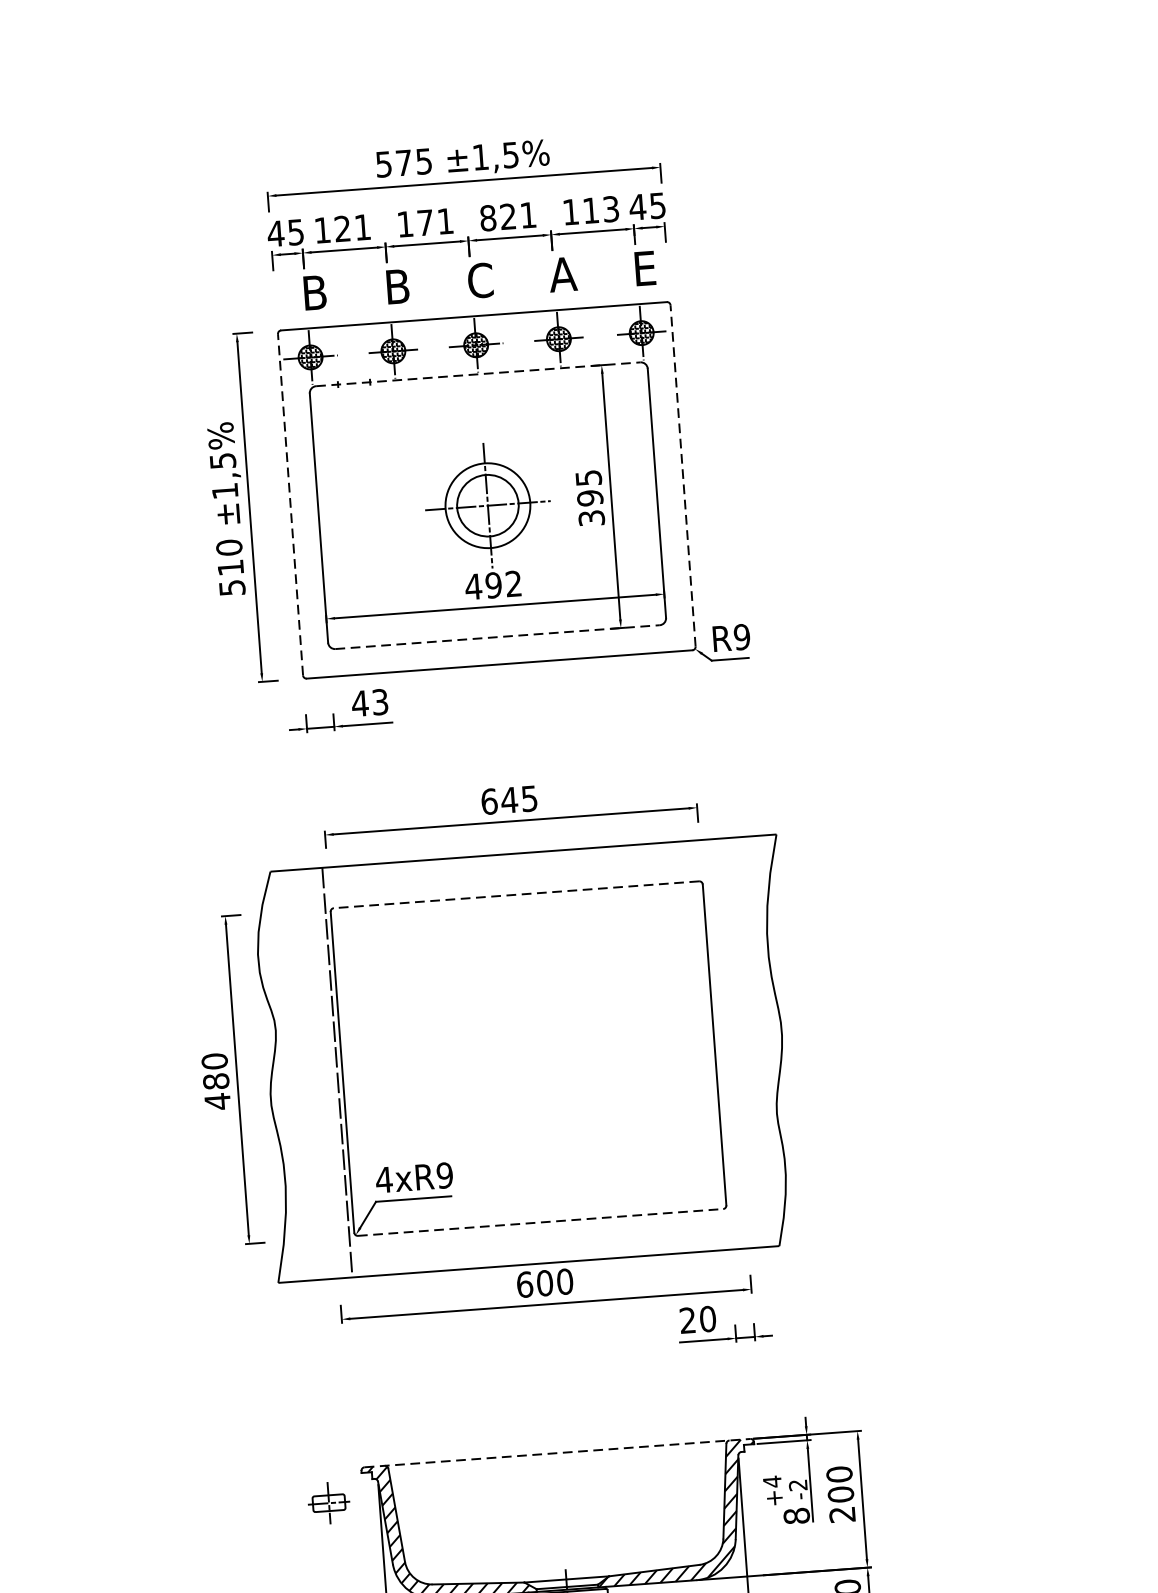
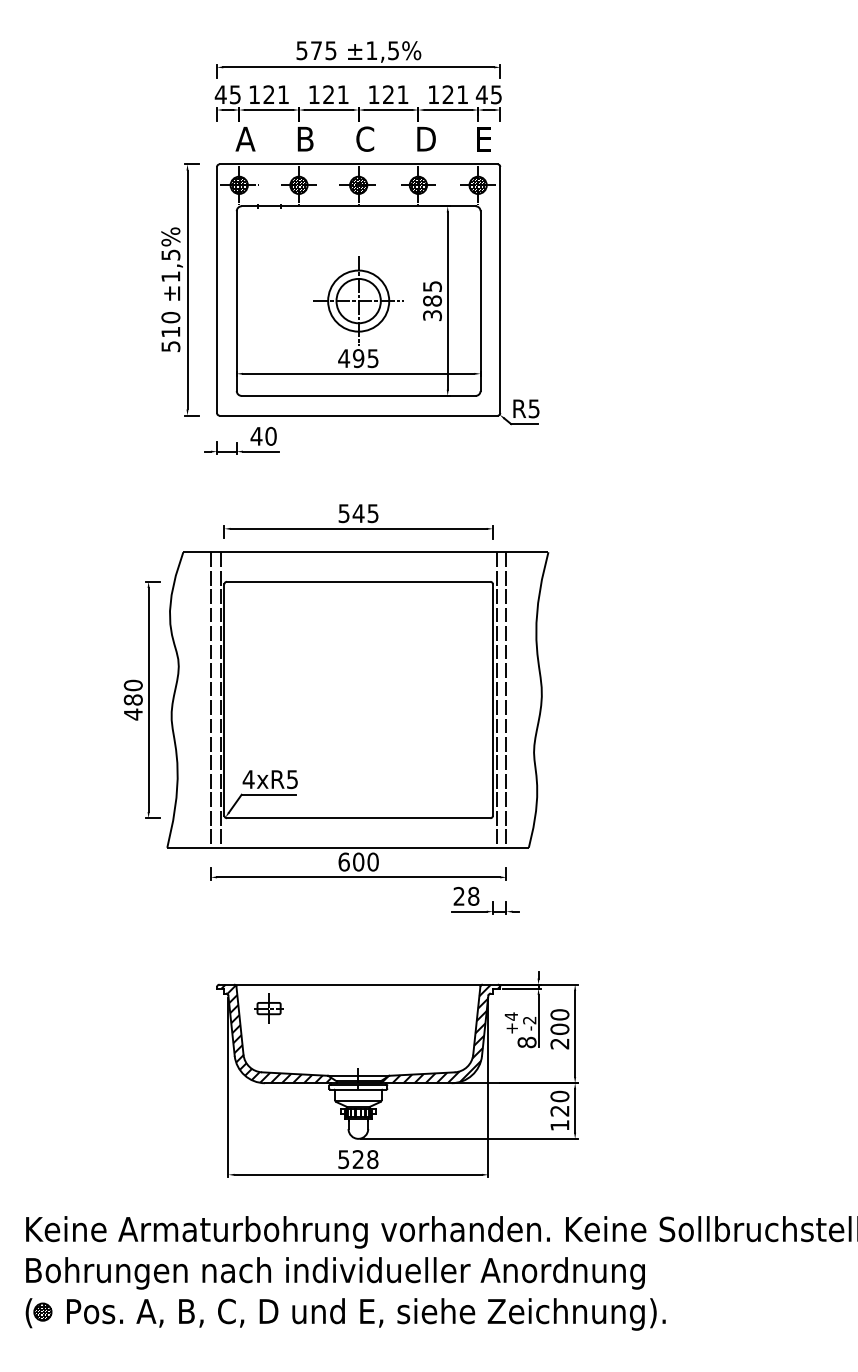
text: (601, 209) -> (455, 94), 113 -> 121
text: (487, 217) -> (373, 94), 821 -> 121
text: (425, 222) -> (328, 94), 171 -> 121
text: (562, 273) -> (424, 138), A -> D
text: (314, 291) -> (245, 138), B -> A
line: (478, 374) -> (358, 206), dashed -> solid
line: (683, 475) -> (500, 289), dashed -> solid
text: (590, 497) -> (432, 300), 395 -> 385
line: (291, 504) -> (217, 289), dashed -> solid
text: (512, 583) -> (372, 358), 492 -> 495
line: (497, 636) -> (358, 395), dashed -> solid
text: (741, 636) -> (533, 408), R9 -> R5
text: (379, 702) -> (270, 436), 43 -> 40
text: (488, 801) -> (343, 513), 645 -> 545
line: (516, 894) -> (358, 581), dashed -> solid
line: (733, 1042) -> (506, 699), added
line: (719, 1043) -> (496, 699), added
line: (323, 1072) -> (210, 699), added
text: (444, 1175) -> (292, 779), 4xR9 -> 4xR5
line: (540, 1222) -> (358, 818), dashed -> solid
text: (707, 1319) -> (473, 896), 20 -> 28
line: (558, 1452) -> (359, 984), dashed -> solid
part: (328, 1503) -> (268, 1008), moved

